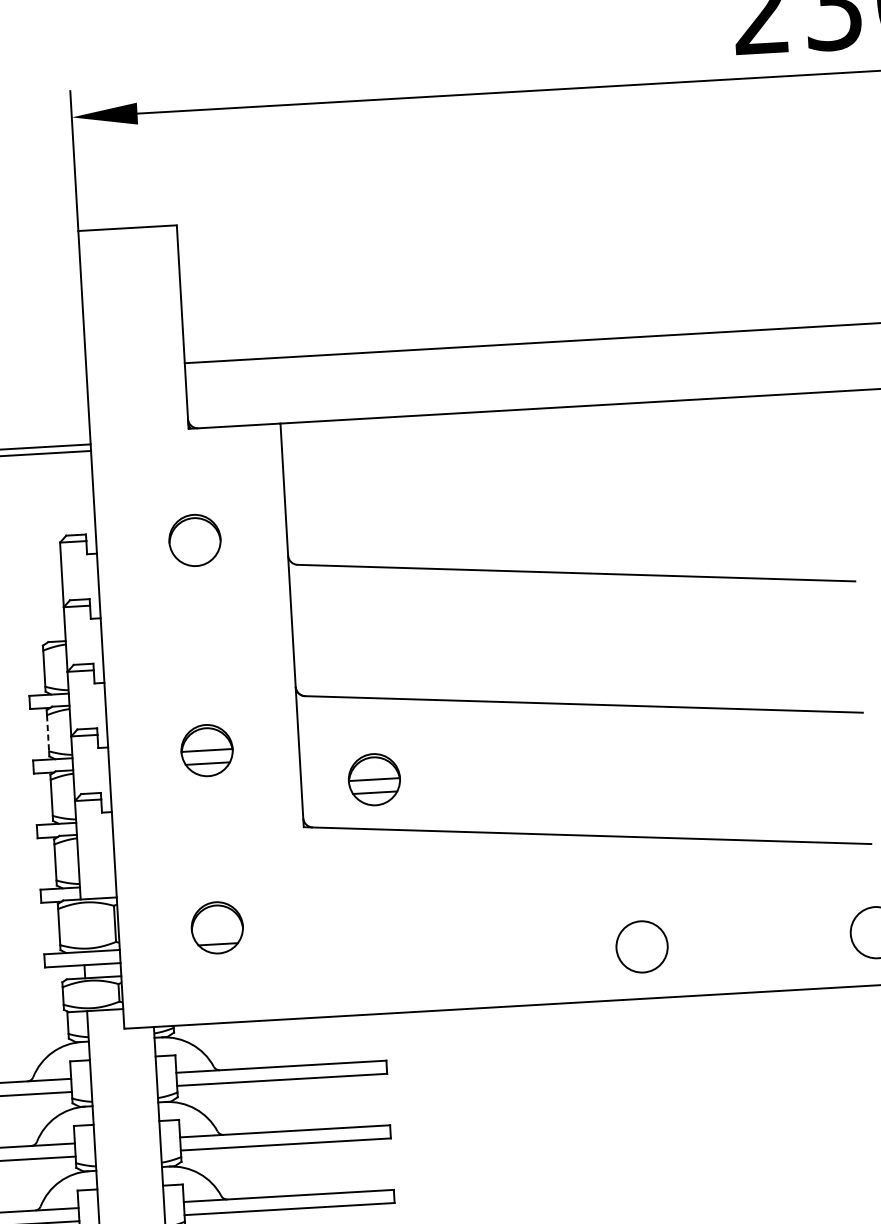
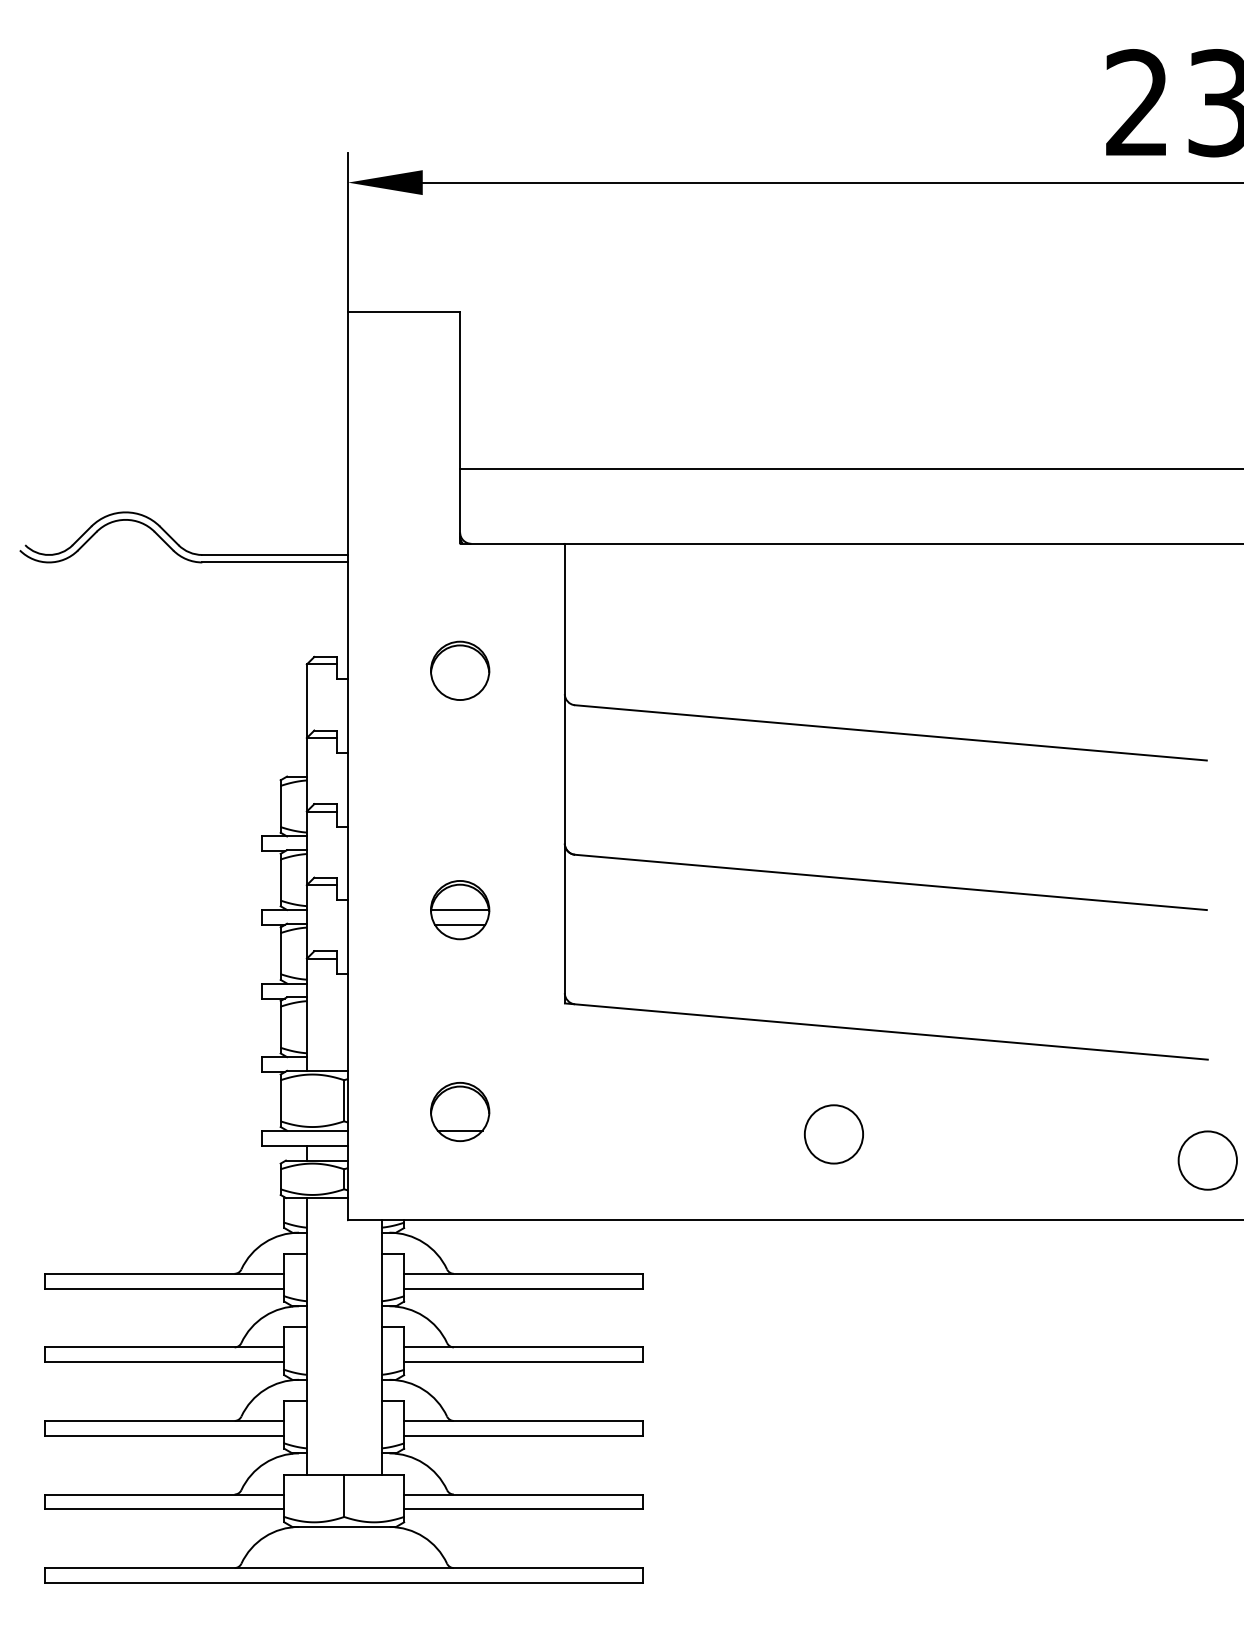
line: (47, 733) -> (280, 880), dashed -> solid
part: (374, 780) -> (648, 954), removed
circle: (641, 947) -> (833, 1134), moved

